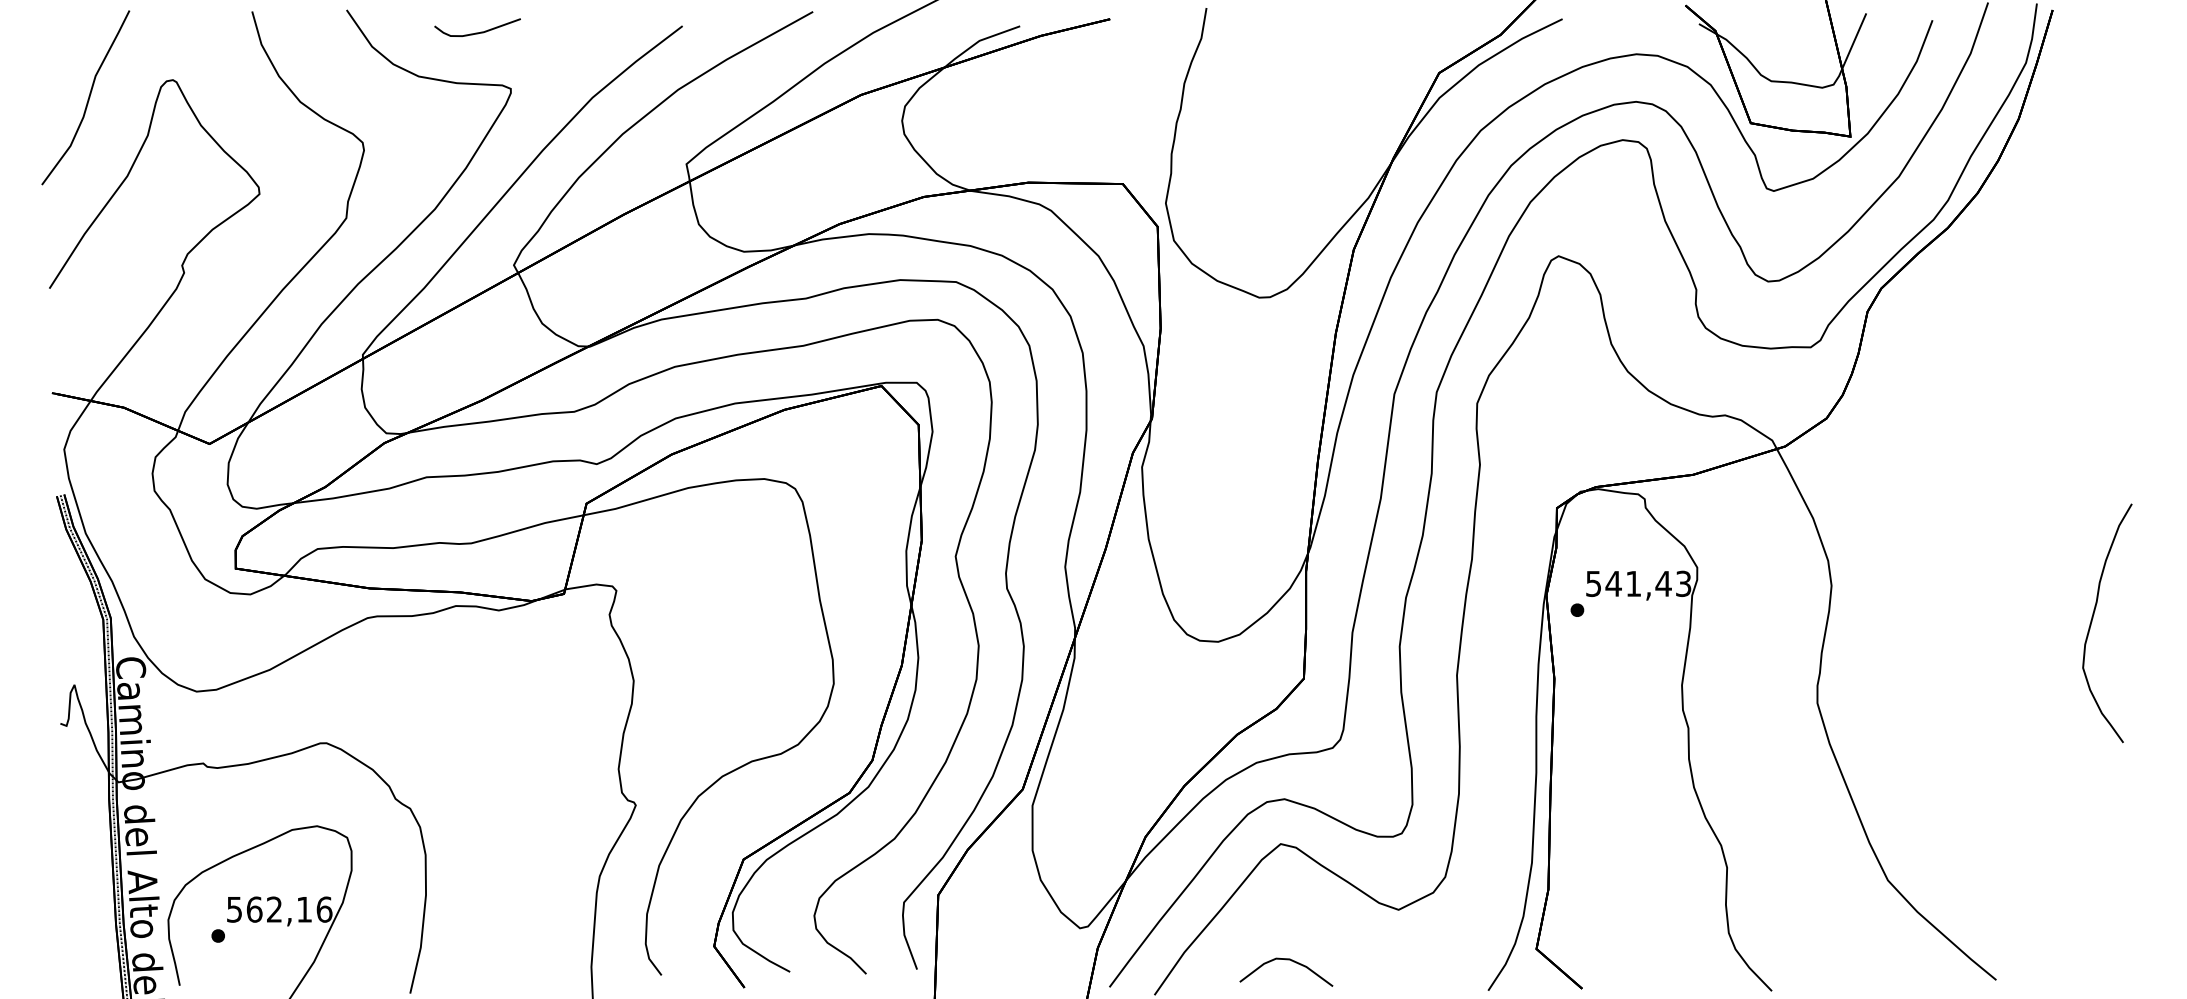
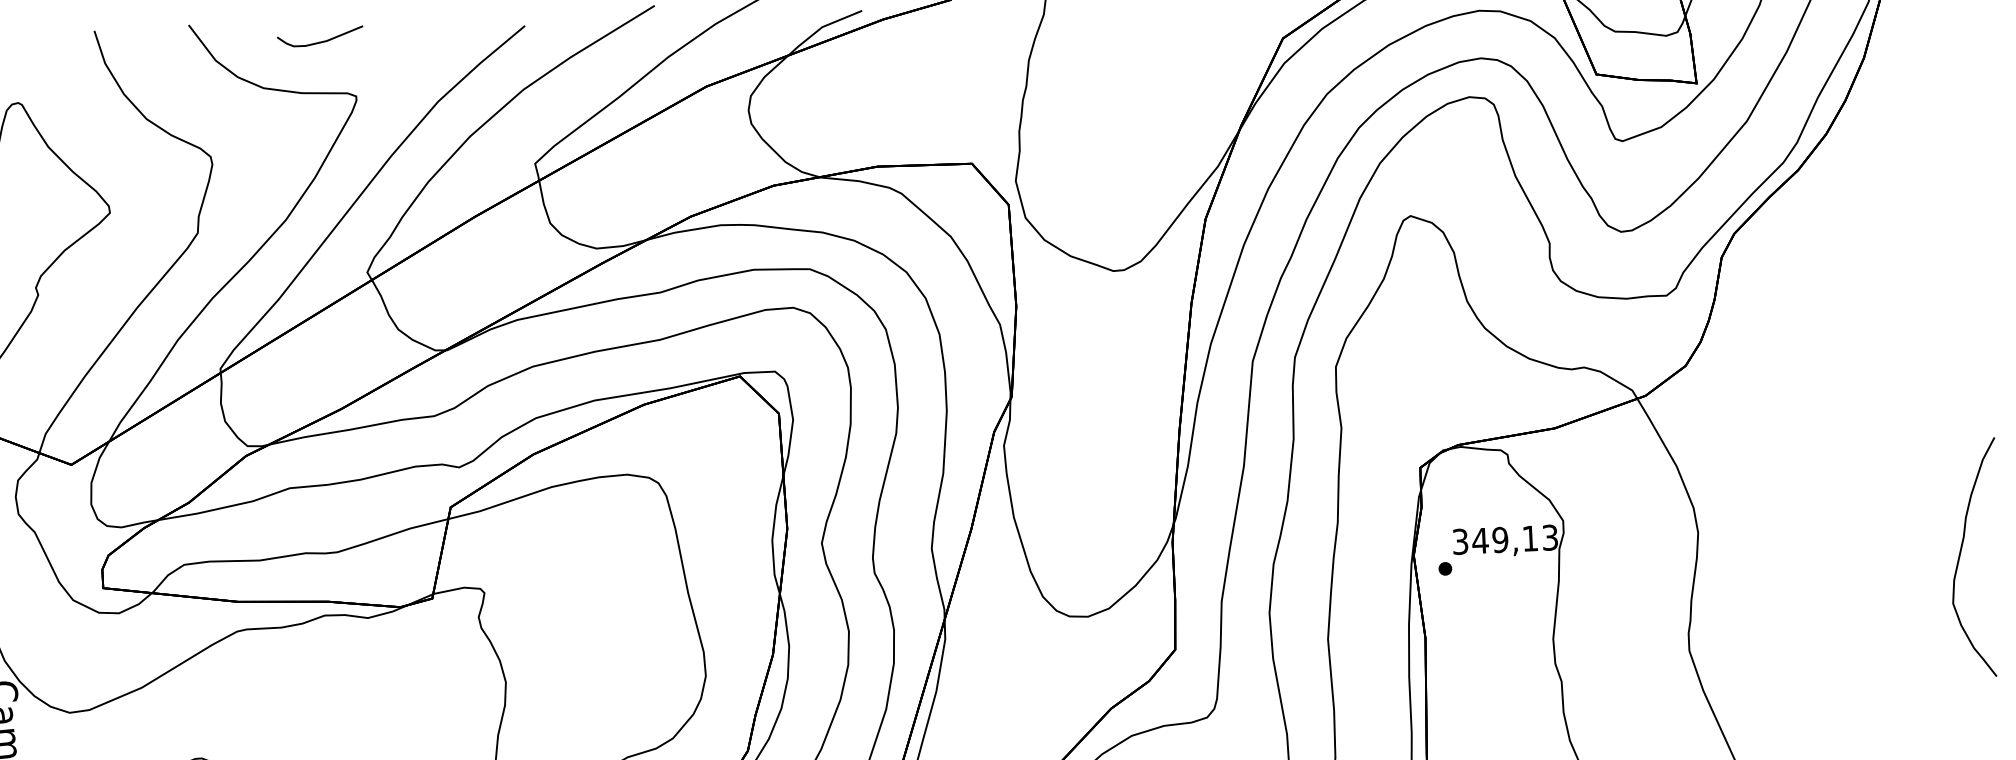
text: (1629, 583) -> (1496, 539), 541,43 -> 349,13

